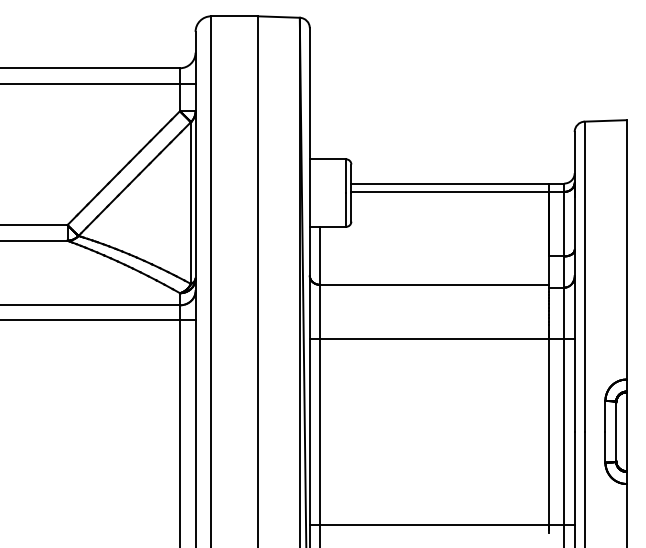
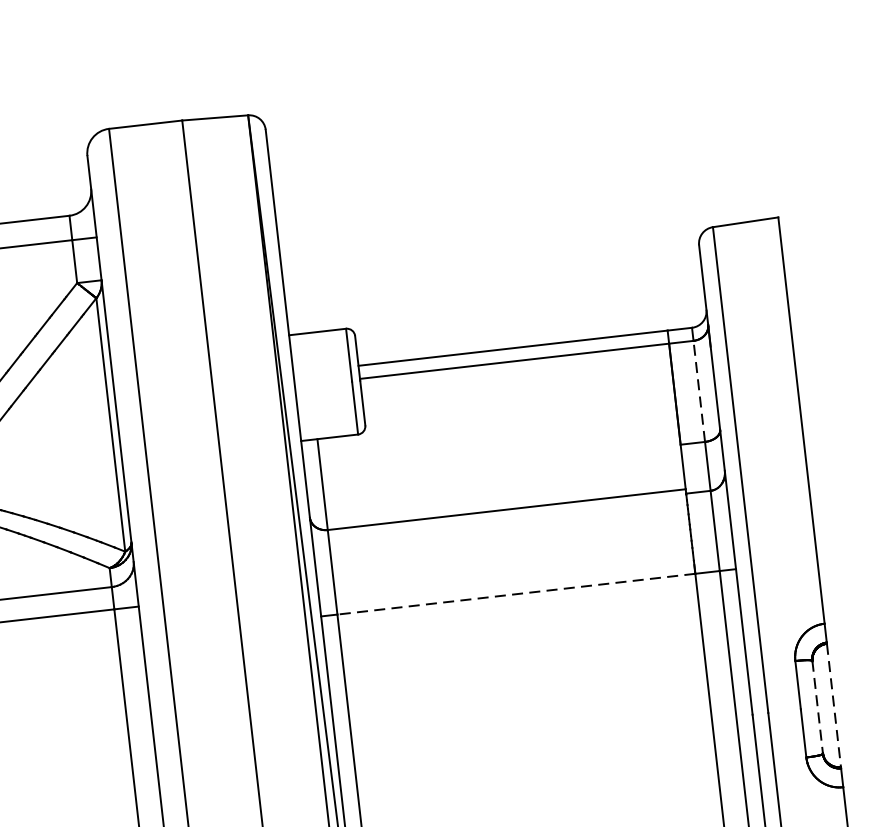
line: (564, 223) -> (699, 390), solid -> dashed
line: (433, 338) -> (514, 593), solid -> dashed
line: (616, 431) -> (818, 706), solid -> dashed
line: (626, 432) -> (833, 706), solid -> dashed

